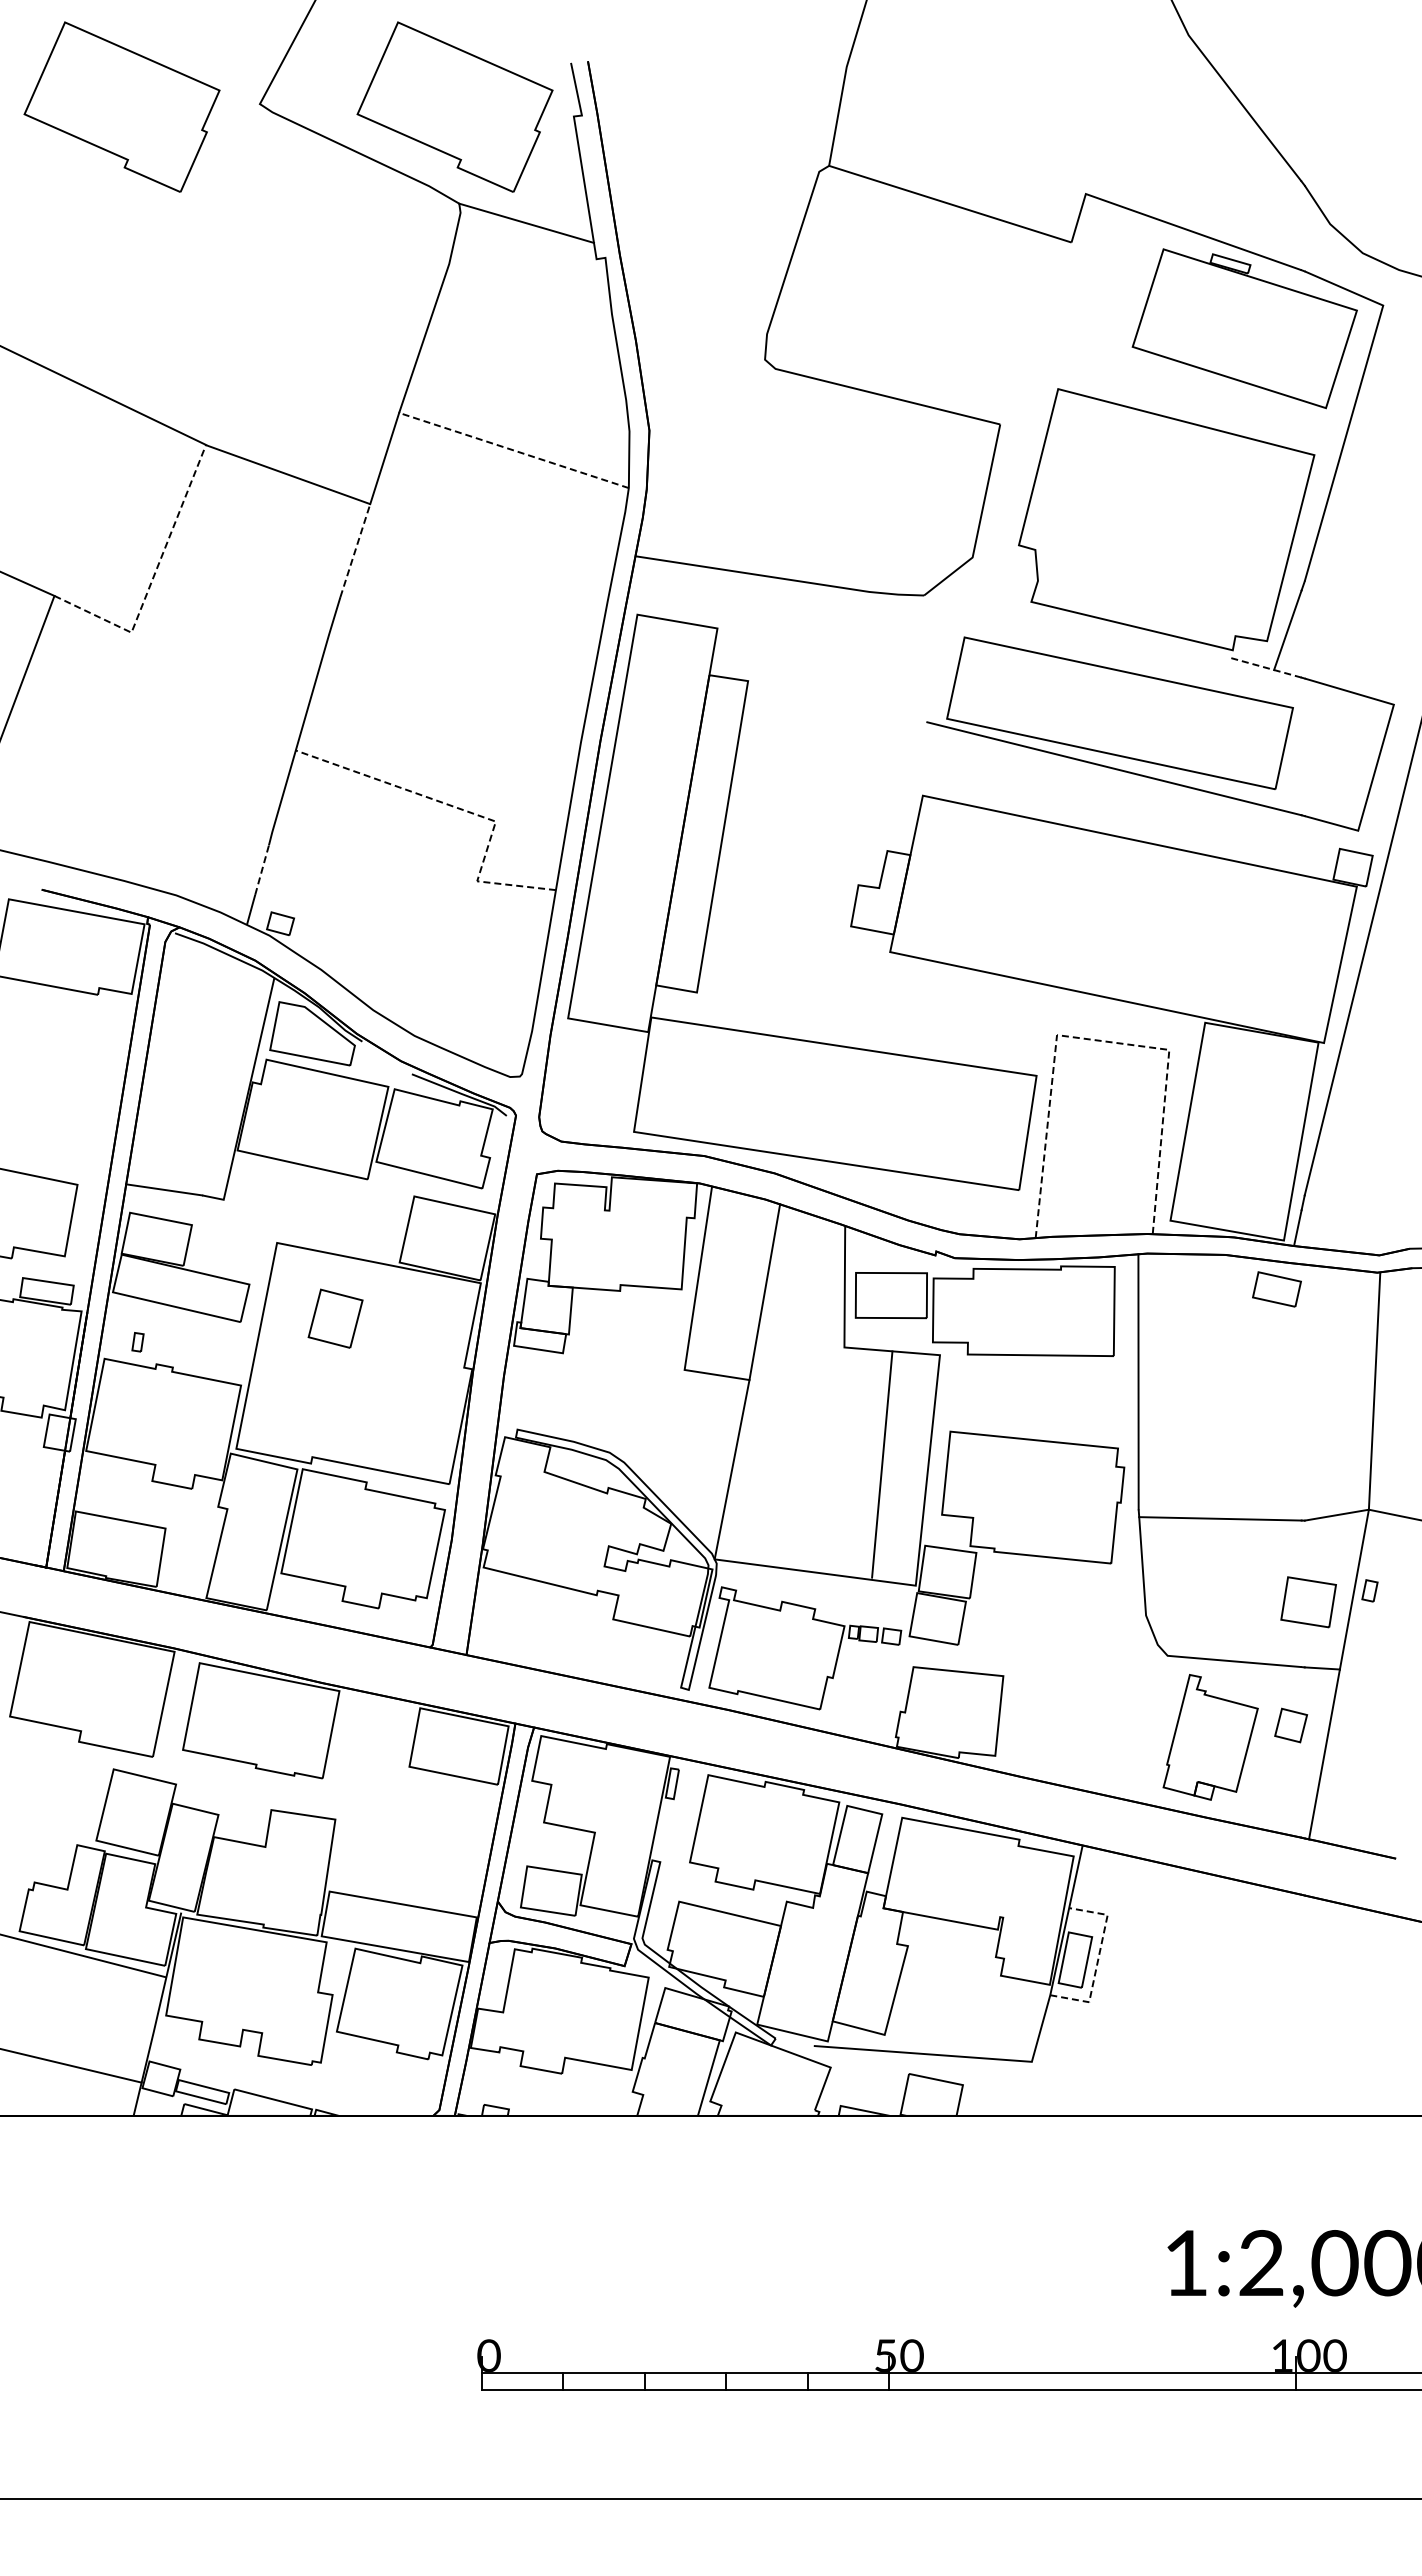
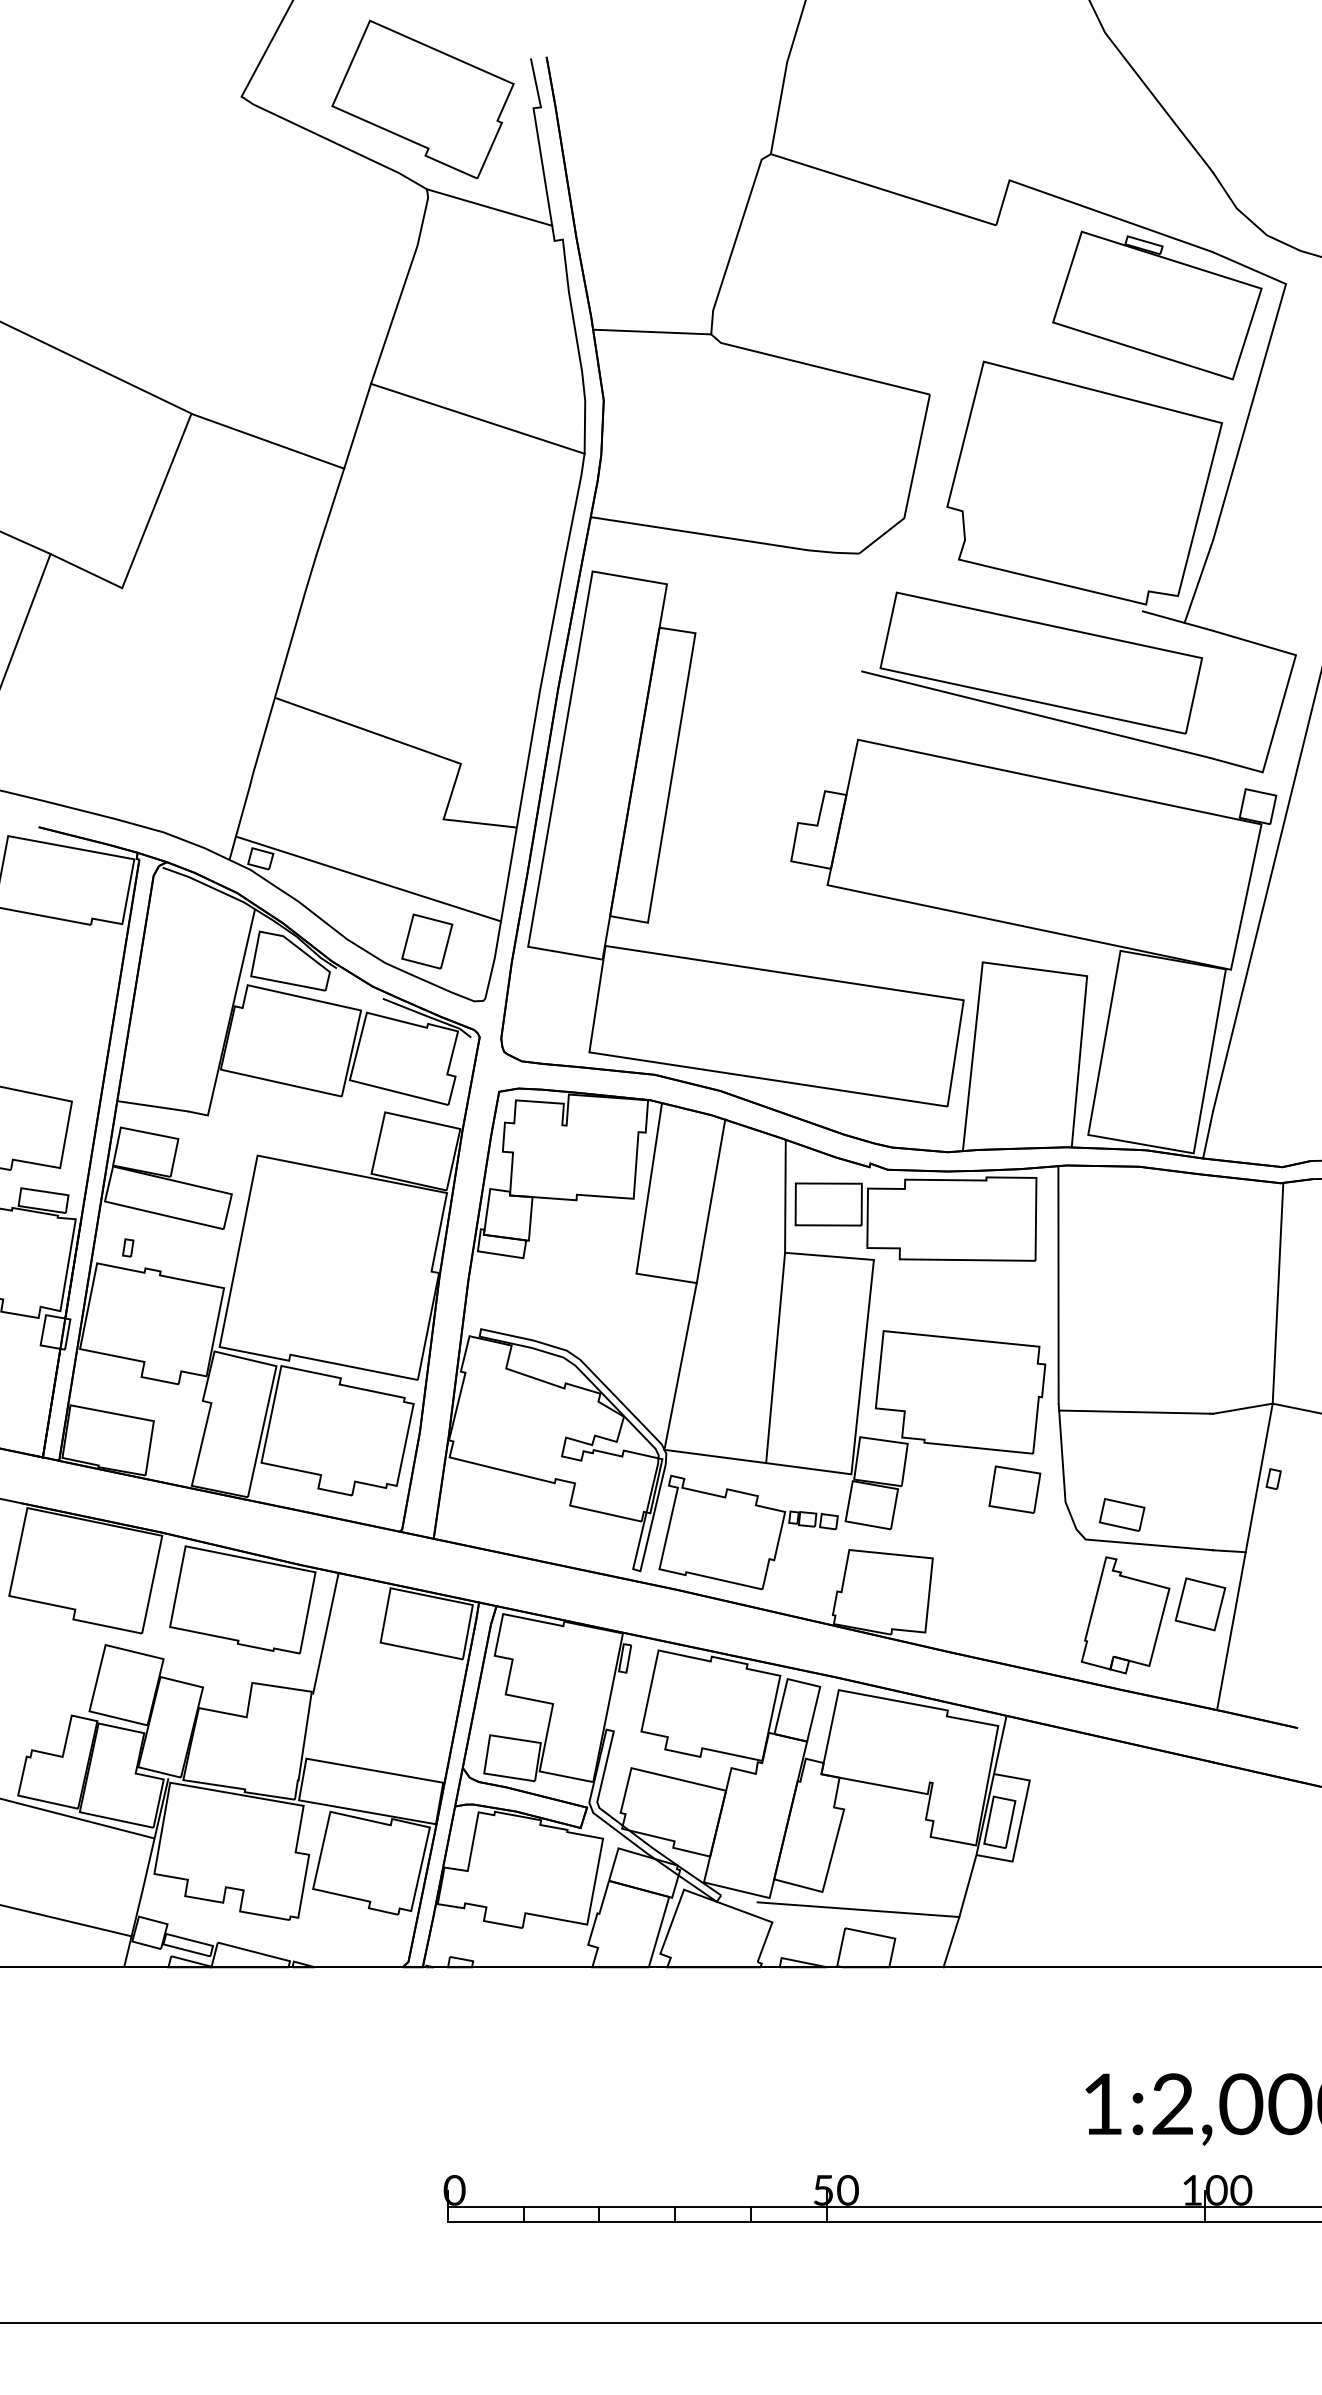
part: (121, 106) -> (112, 98), removed
line: (701, 356) -> (652, 331), added
line: (514, 450) -> (478, 418), dashed -> solid
line: (355, 550) -> (330, 511), dashed -> solid
line: (152, 578) -> (141, 537), dashed -> solid
line: (1265, 667) -> (1176, 620), dashed -> solid
line: (463, 810) -> (430, 753), dashed -> solid
line: (262, 870) -> (243, 809), dashed -> solid
line: (395, 945) -> (367, 879), added
line: (1103, 1041) -> (1025, 968), dashed -> solid
part: (1276, 1289) -> (1121, 1515), moved
part: (335, 1318) -> (427, 941), moved
line: (882, 1464) -> (775, 1357), moved
part: (1308, 1602) -> (1014, 1489), moved
part: (1290, 1725) -> (1199, 1604), size x1.67
line: (350, 1756) -> (325, 1633), added
line: (1098, 1958) -> (1021, 1820), dashed -> solid
line: (1022, 2088) -> (950, 1941), added

